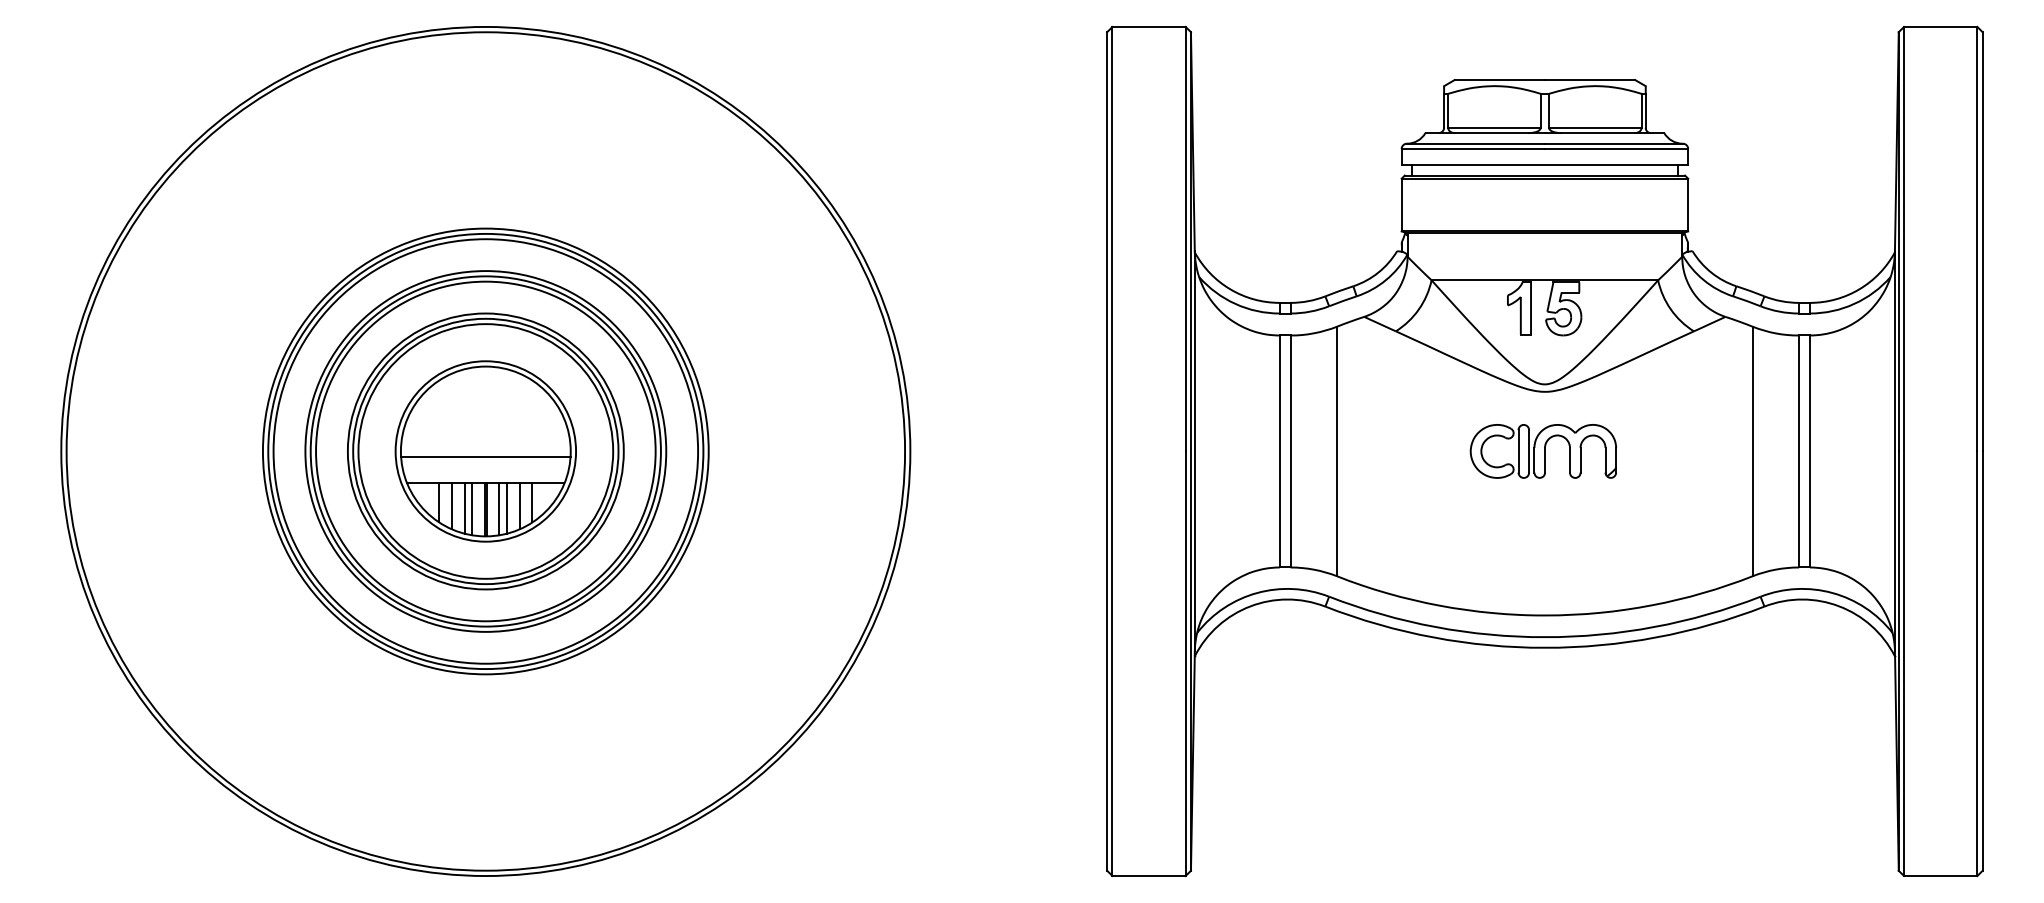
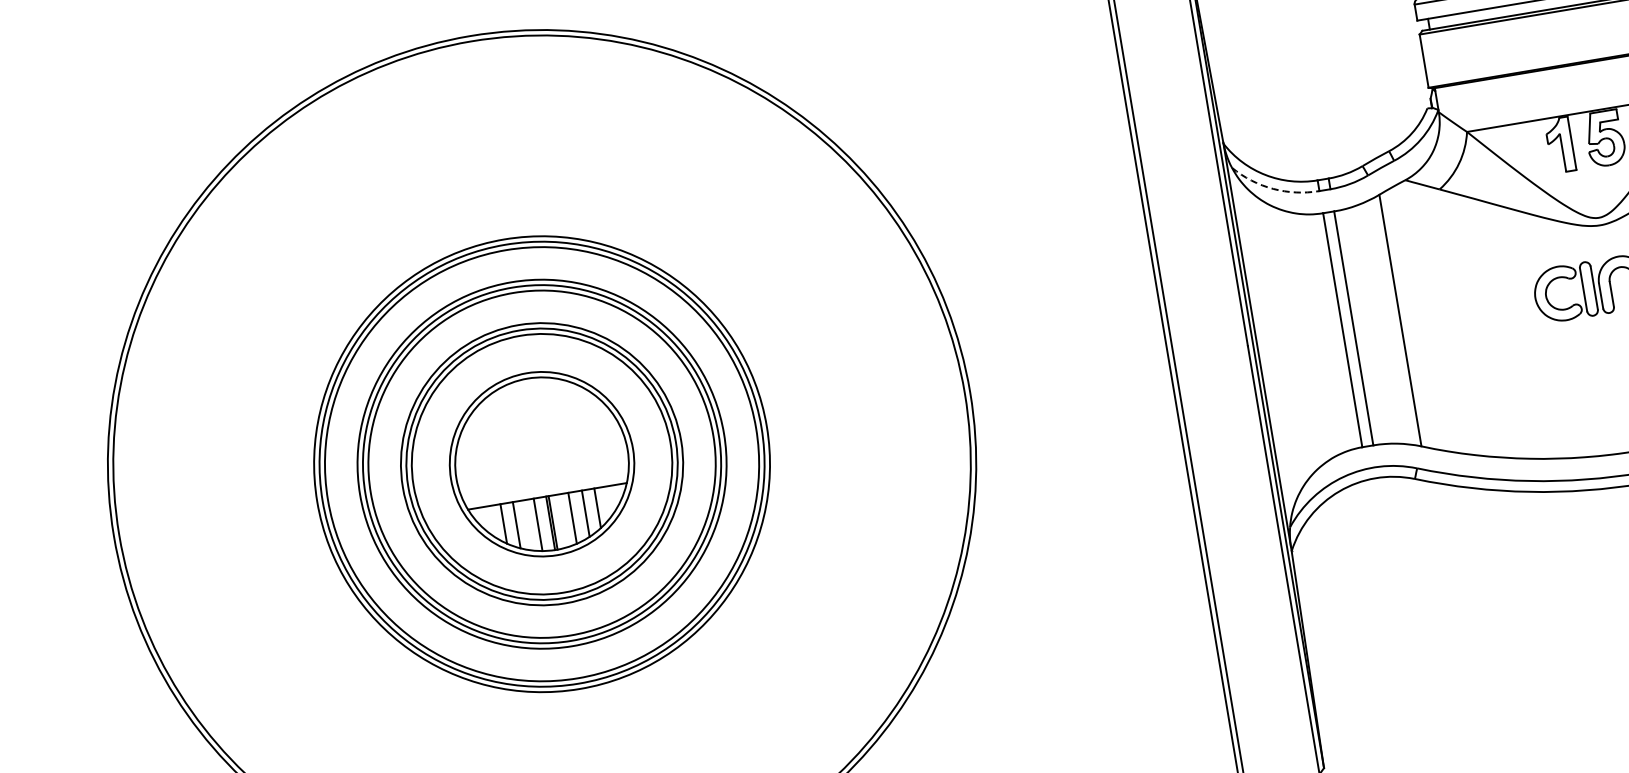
arc: (1235, 303) -> (1273, 188), solid -> dashed
line: (485, 457) -> (542, 470), removed
line: (465, 508) -> (531, 525), removed
line: (499, 509) -> (565, 520), removed

